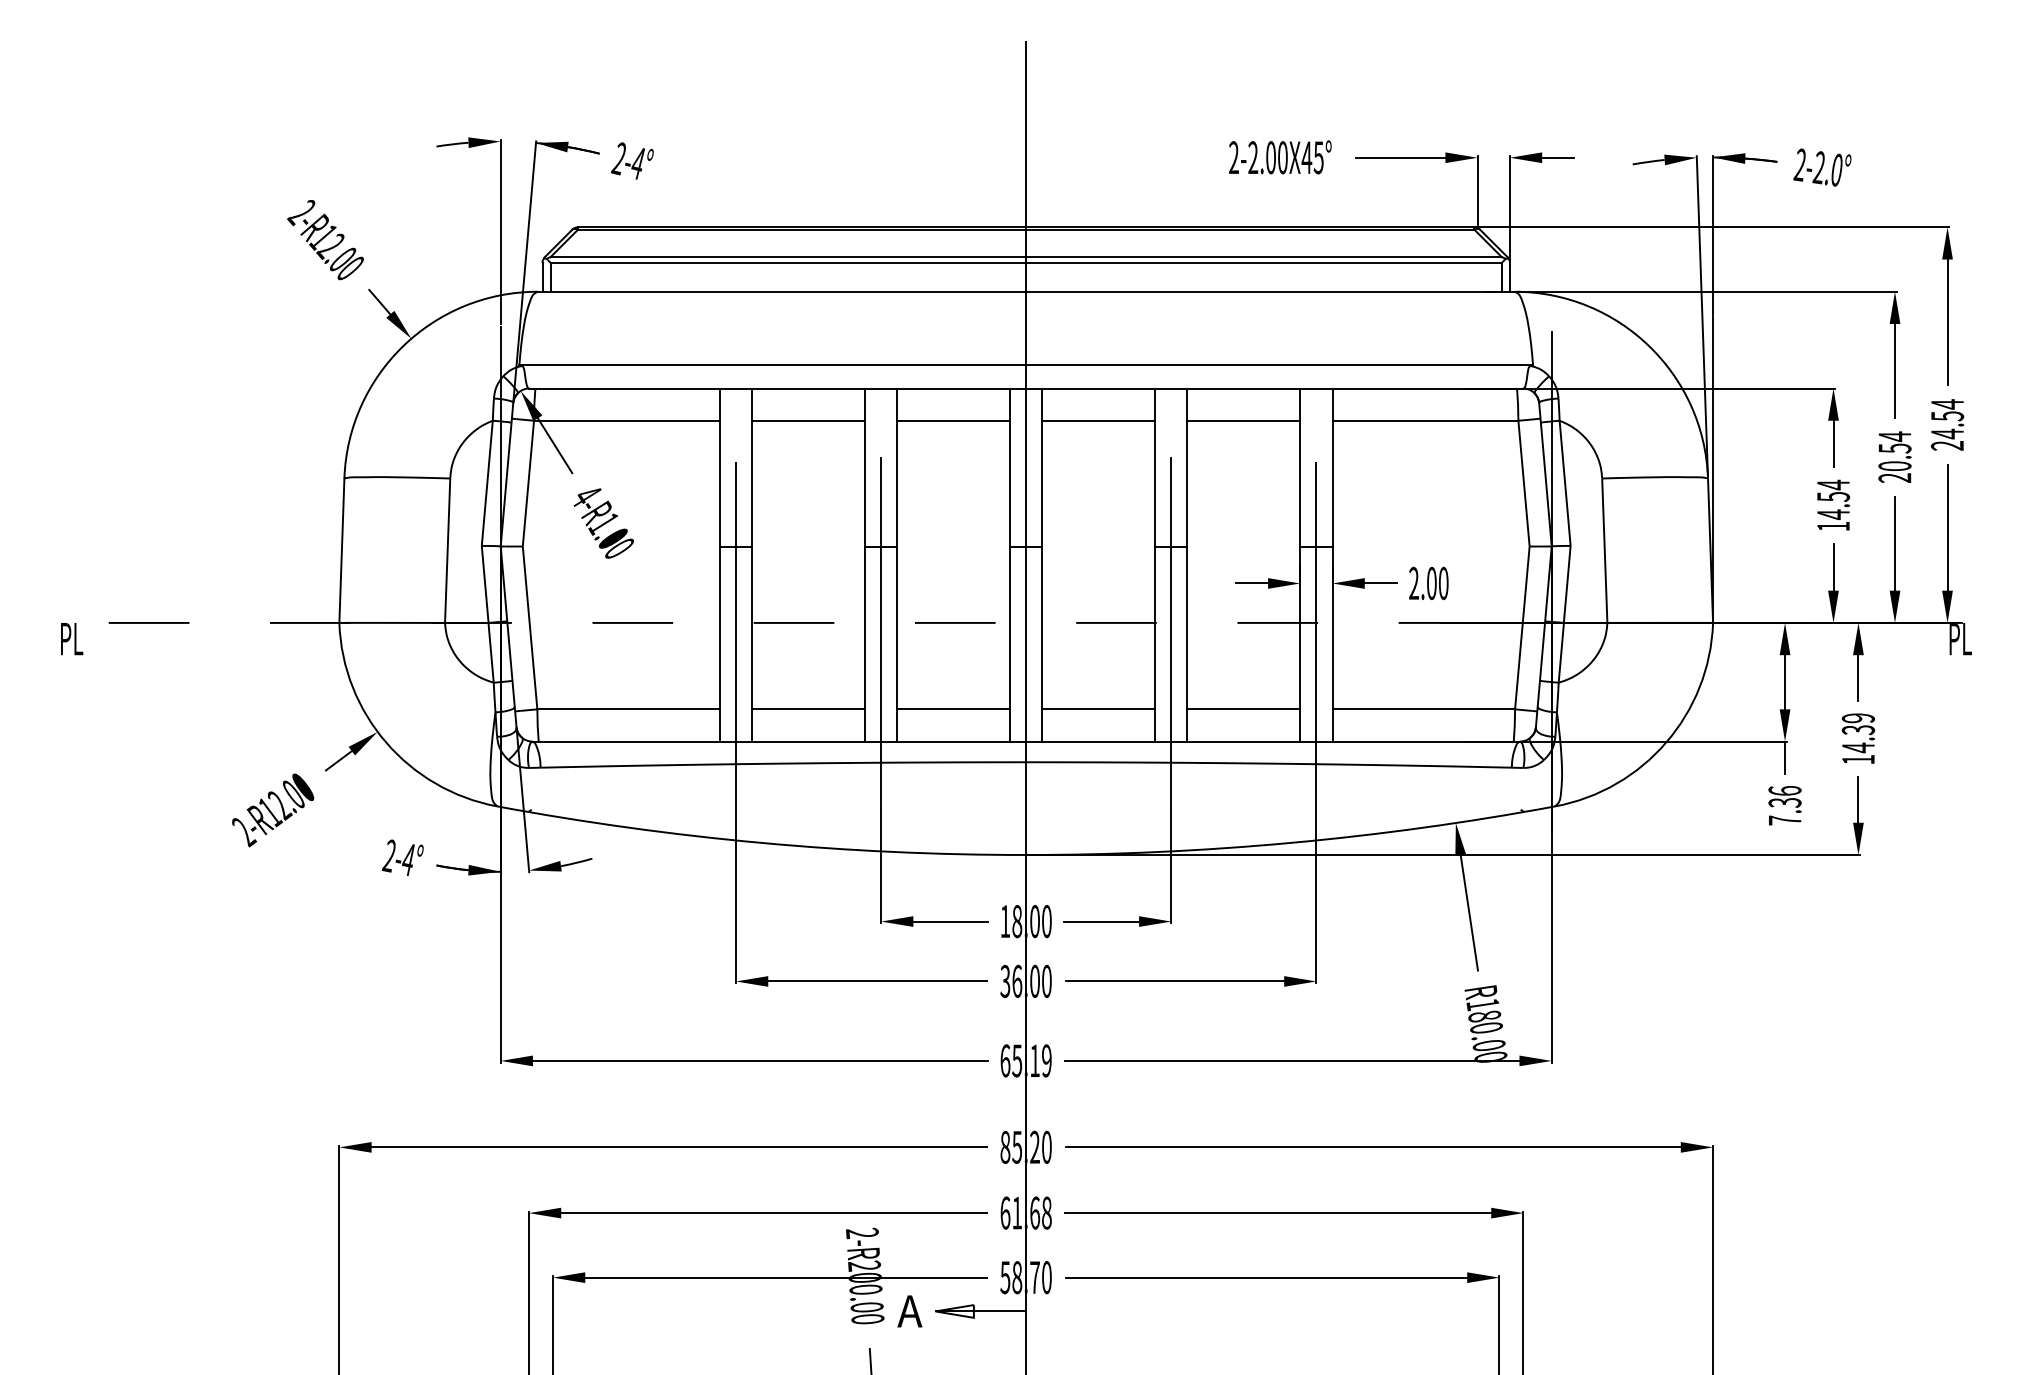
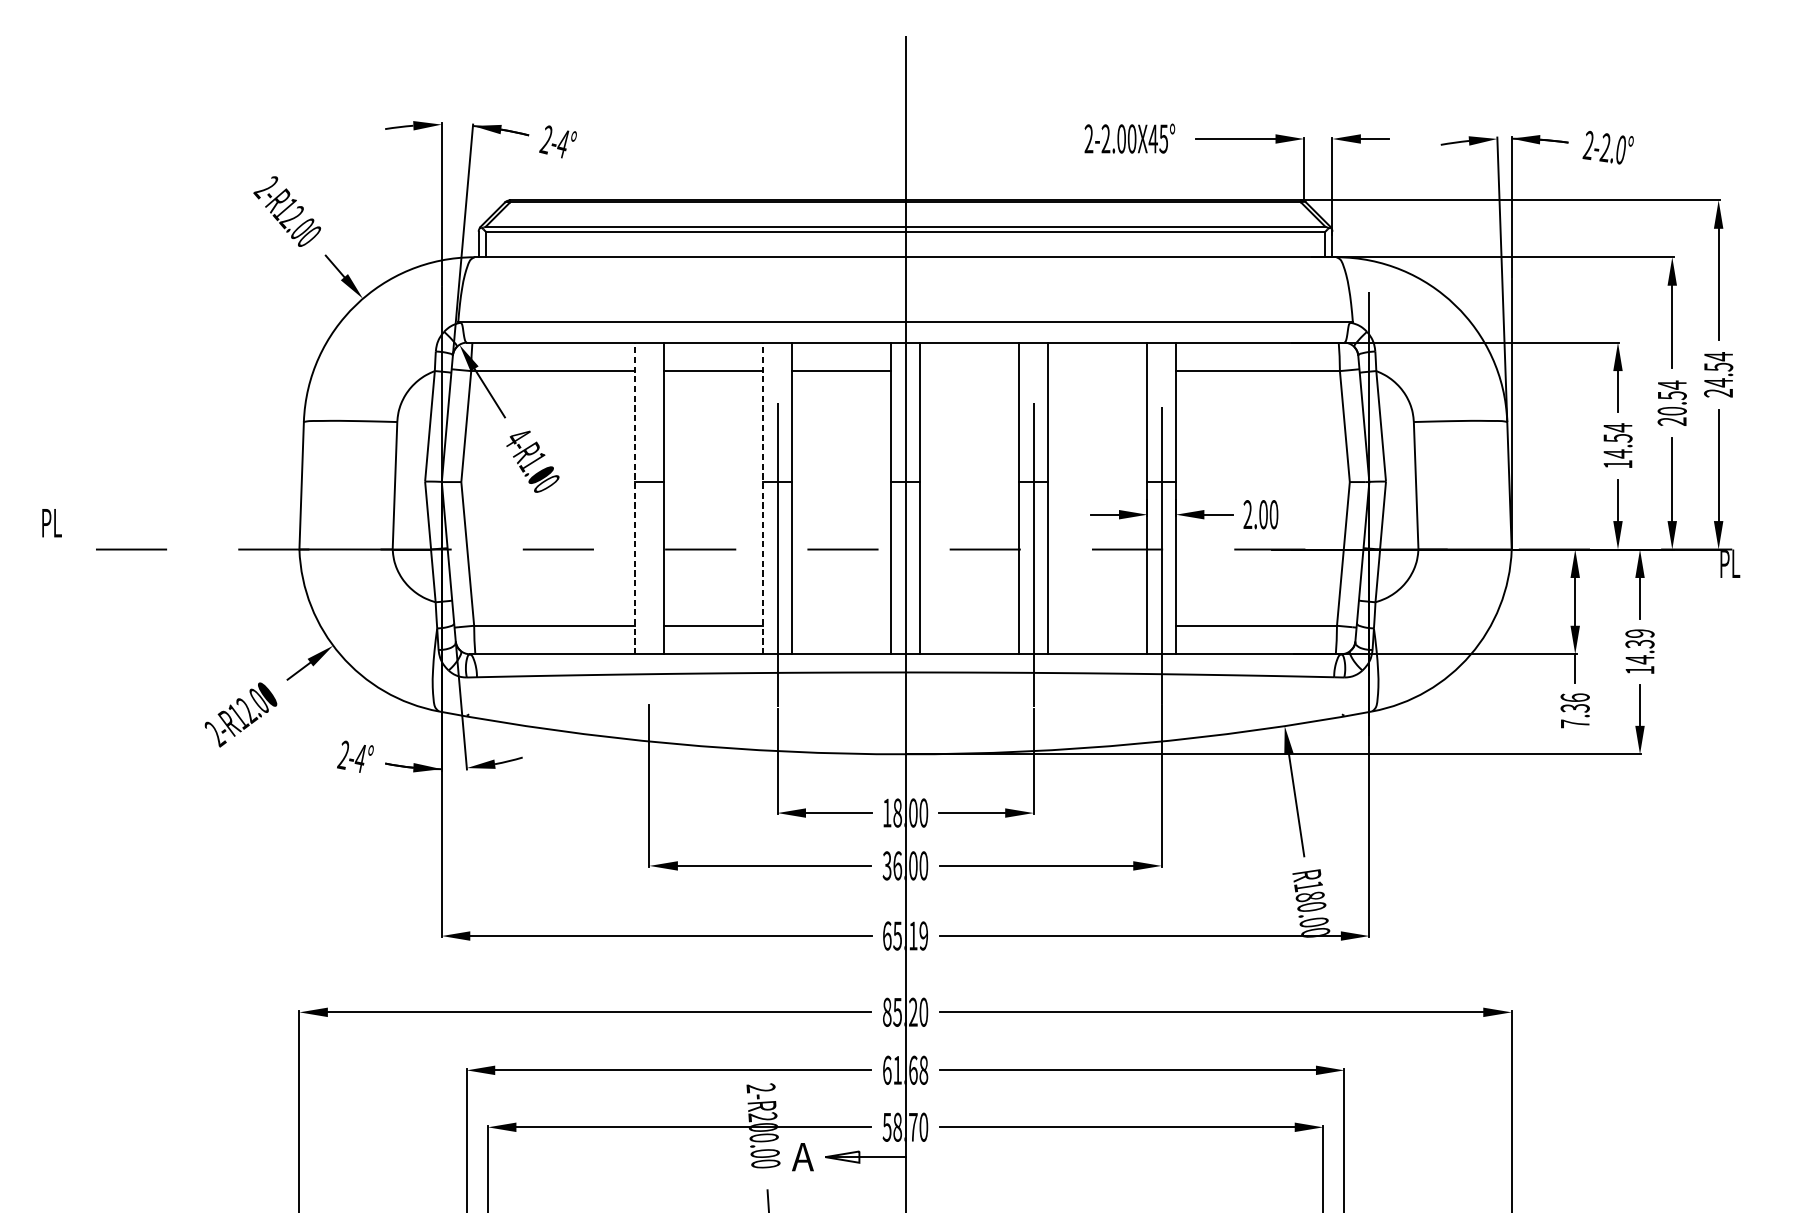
line: (1098, 420) -> (969, 370), removed
line: (1243, 420) -> (1097, 370), removed
line: (719, 565) -> (634, 498), solid -> dashed
line: (864, 565) -> (762, 498), solid -> dashed
line: (736, 629) -> (649, 555), removed
text: (72, 639) -> (52, 523), moved
line: (953, 709) -> (841, 625), removed
line: (1098, 709) -> (969, 625), removed
line: (1243, 709) -> (1097, 625), removed

